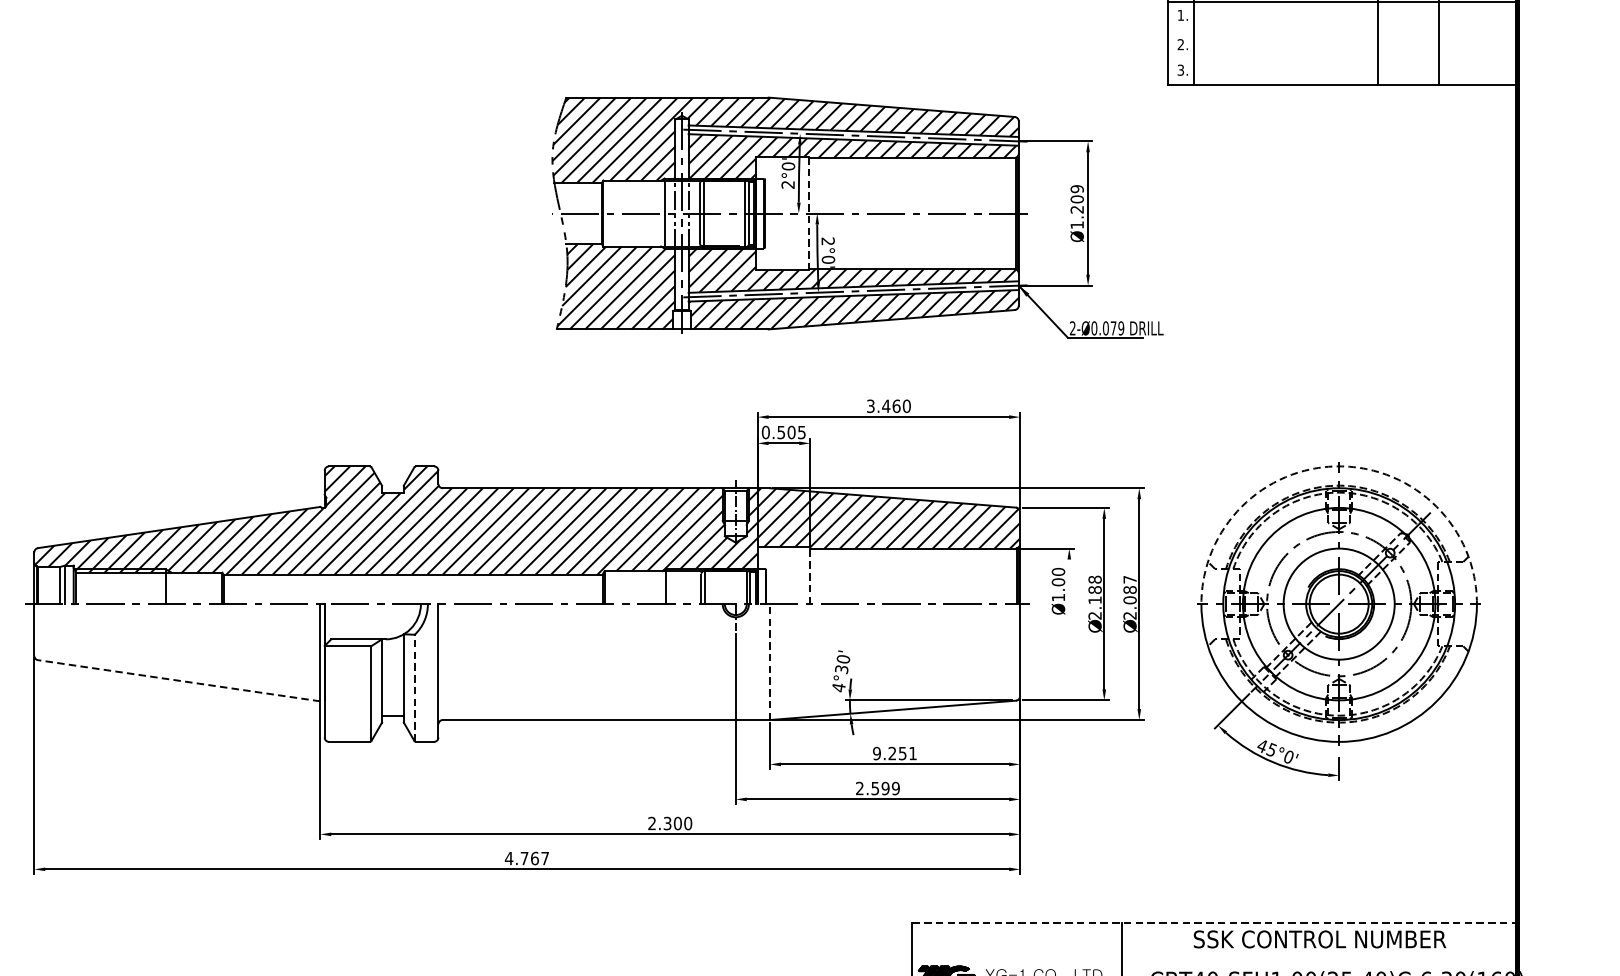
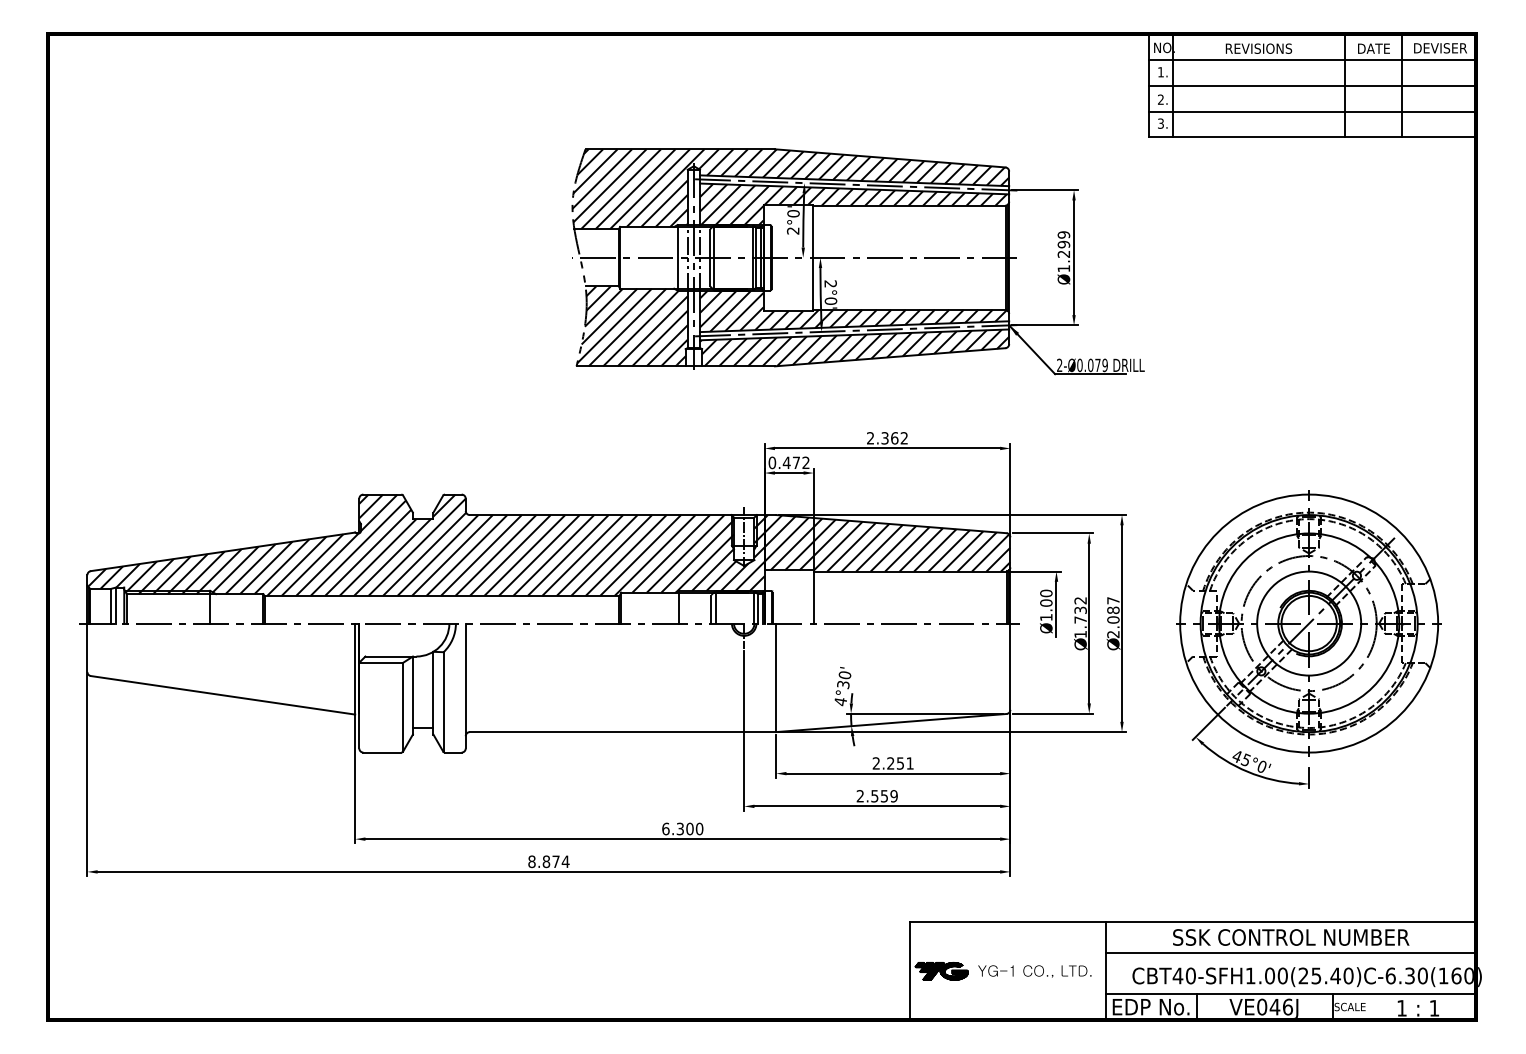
line: (1342, 29) -> (1312, 85), added
line: (1342, 58) -> (1312, 112), added
text: (1077, 199) -> (1064, 244), Ø1.209 -> Ø1.299
line: (808, 213) -> (812, 257), dashed -> solid
text: (888, 406) -> (887, 438), 3.460 -> 2.362
text: (790, 432) -> (795, 462), 0.505 -> 0.472
arc: (1339, 466) -> (1309, 494), dashed -> solid
line: (809, 575) -> (813, 596), dashed -> solid
line: (1069, 588) -> (1056, 608), added
text: (1094, 597) -> (1080, 617), 2.188 -> 1.732
line: (770, 661) -> (776, 677), dashed -> solid
line: (179, 680) -> (223, 695), dashed -> solid
line: (414, 688) -> (443, 702), dashed -> solid
text: (877, 753) -> (876, 763), 9.251 -> 2.251
text: (885, 788) -> (884, 796), 2.599 -> 2.559
text: (651, 822) -> (665, 828), 2.300 -> 6.300
text: (526, 858) -> (548, 861), 4.767 -> 8.874
line: (1215, 923) -> (1193, 922), dashed -> solid
line: (1319, 955) -> (1290, 952), added

